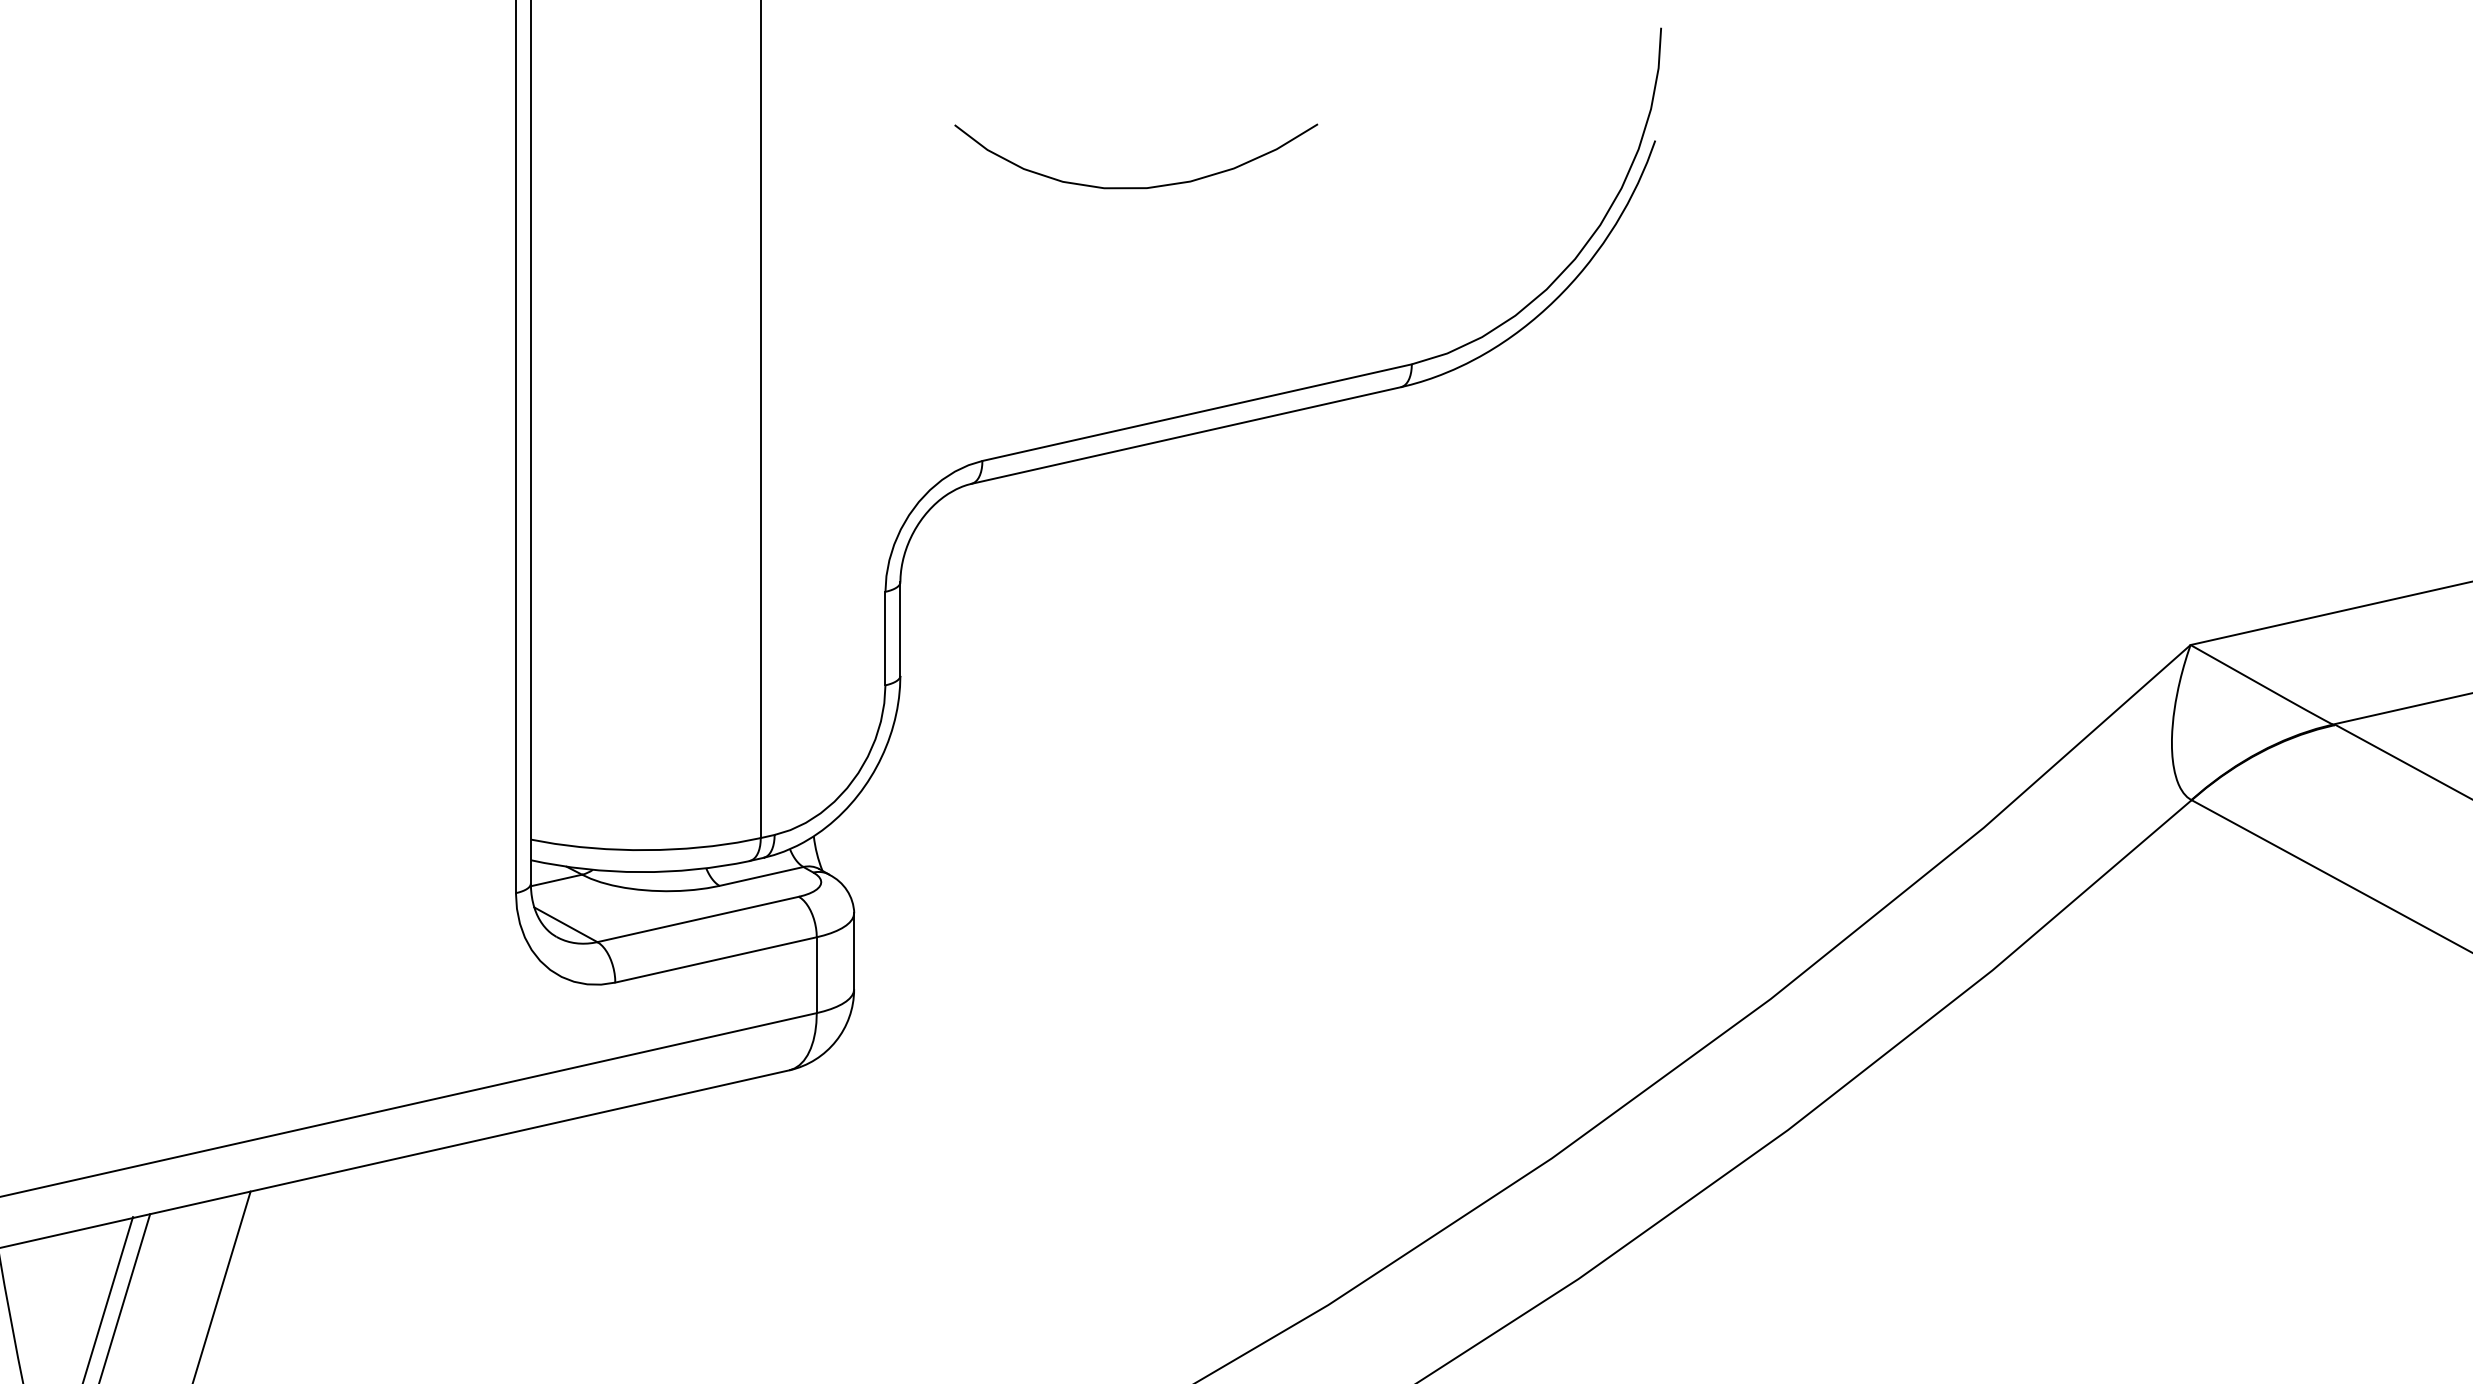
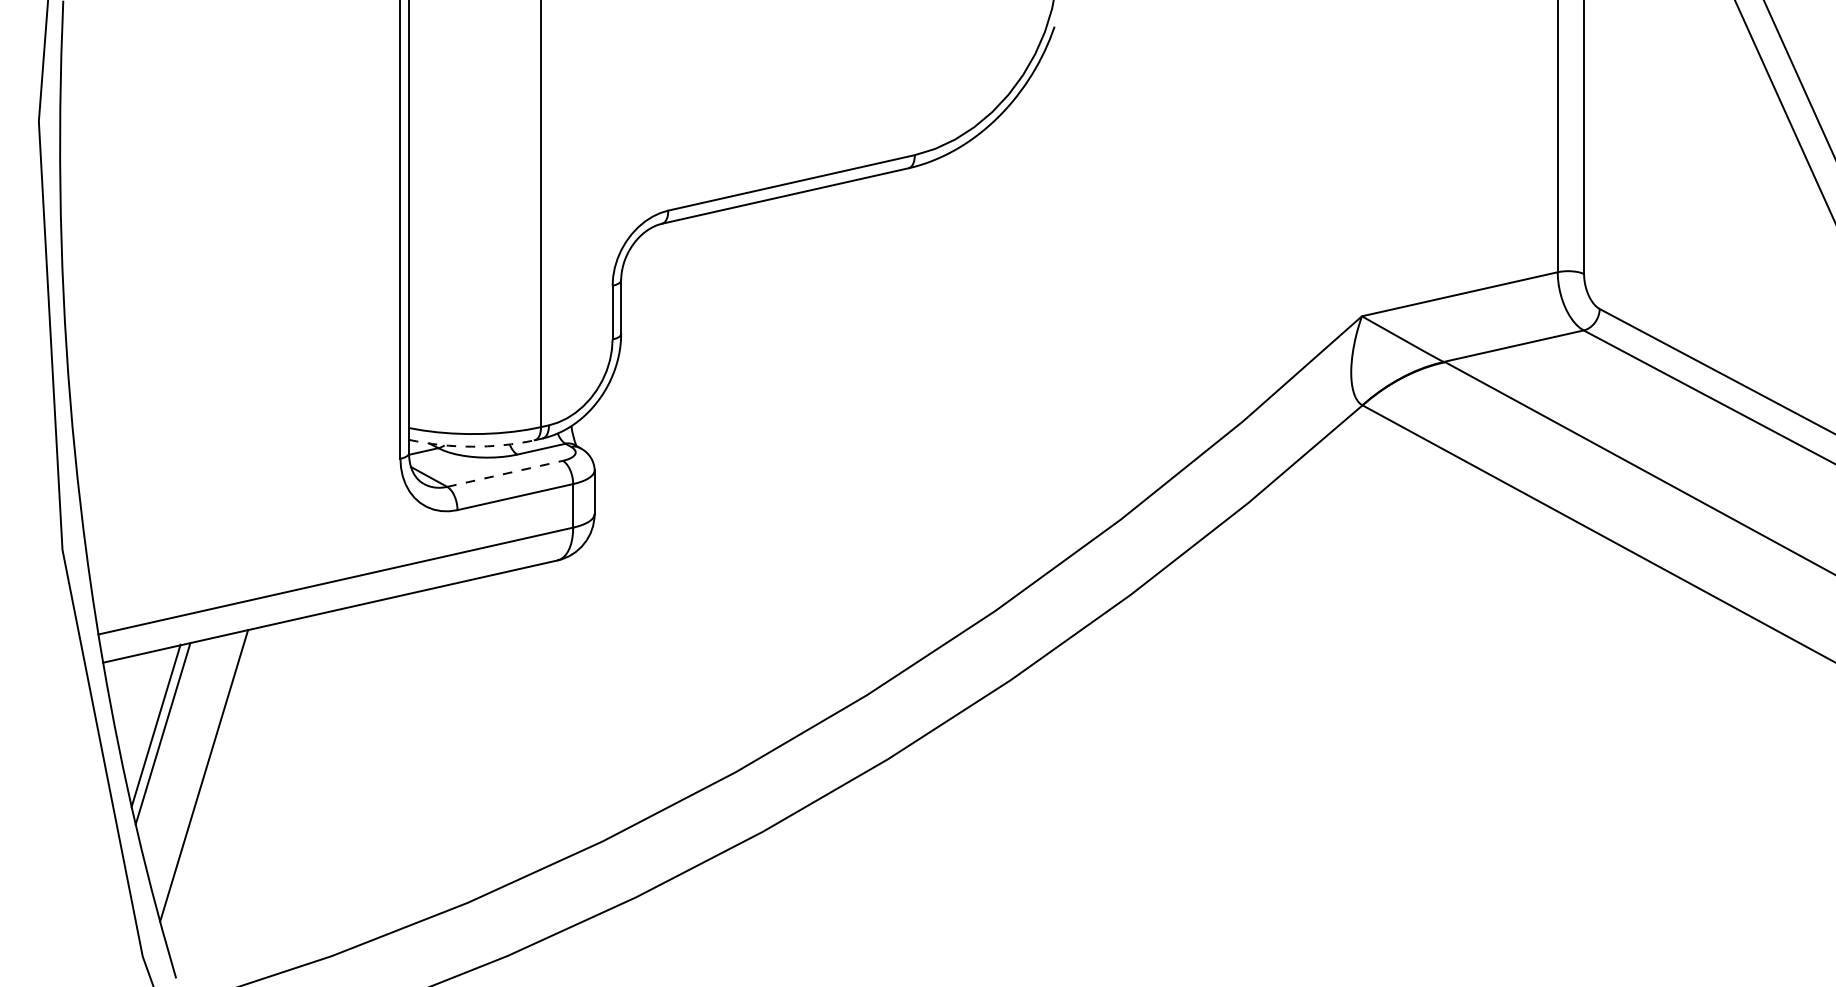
curve: (1136, 187) -> (756, 53), removed
arc: (639, 871) -> (471, 446), solid -> dashed
line: (698, 918) -> (505, 473), solid -> dashed

